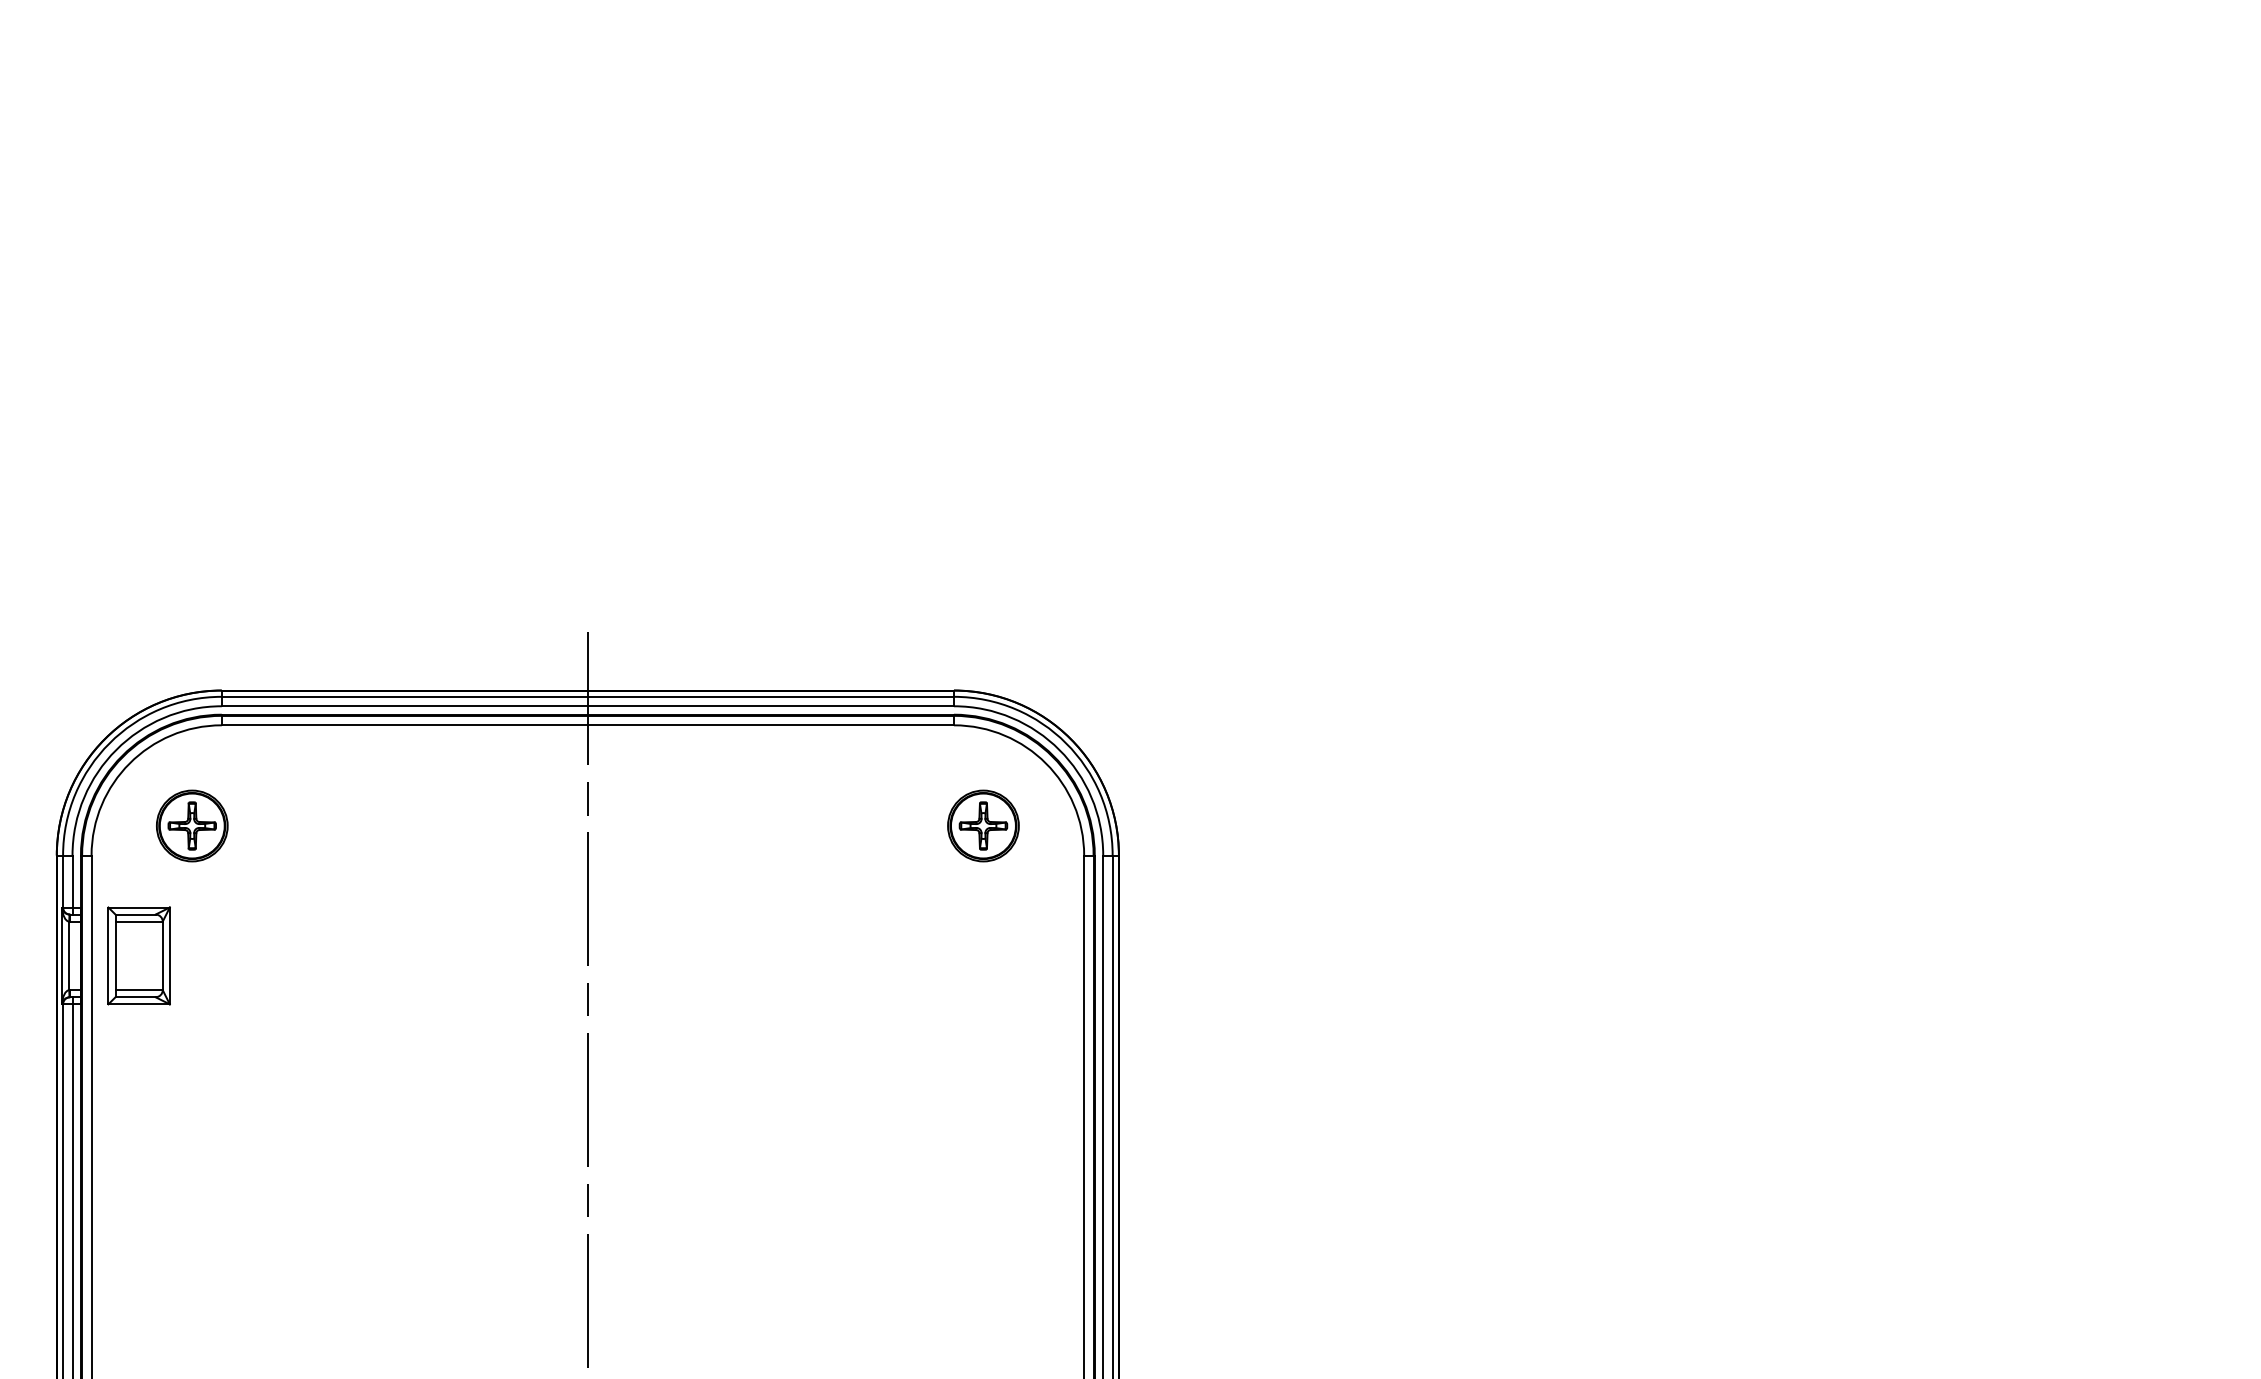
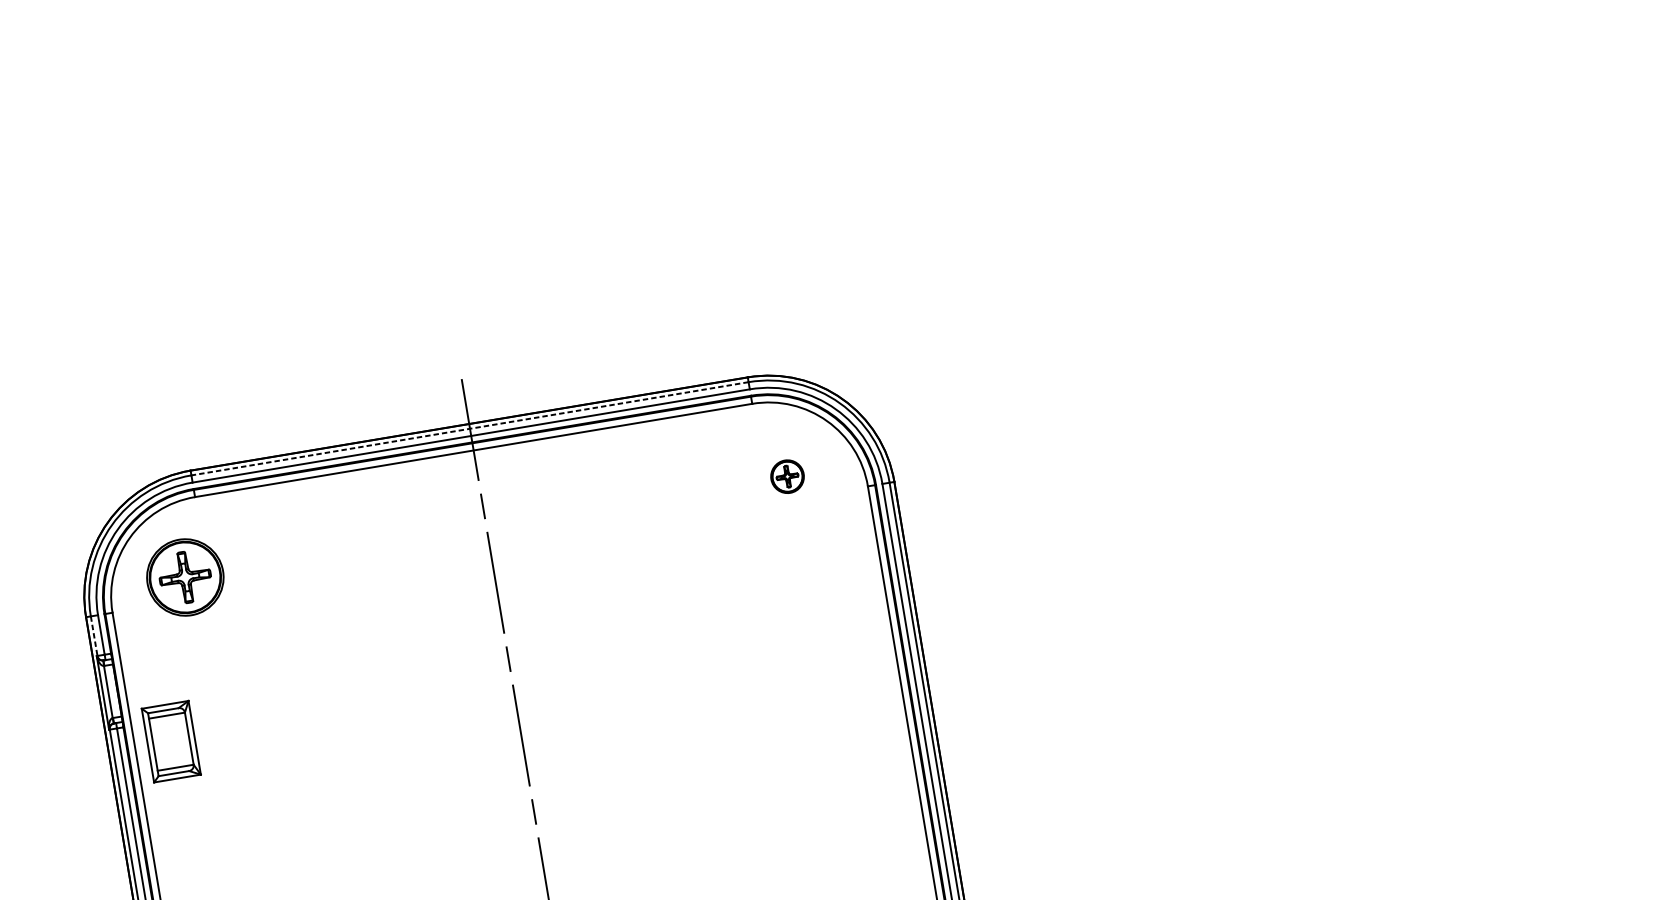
line: (587, 696) -> (469, 428), solid -> dashed
part: (192, 825) -> (185, 577), size x1.4
part: (983, 825) -> (787, 476), size x0.6
line: (63, 881) -> (94, 636), solid -> dashed
part: (138, 955) -> (170, 741), moved

